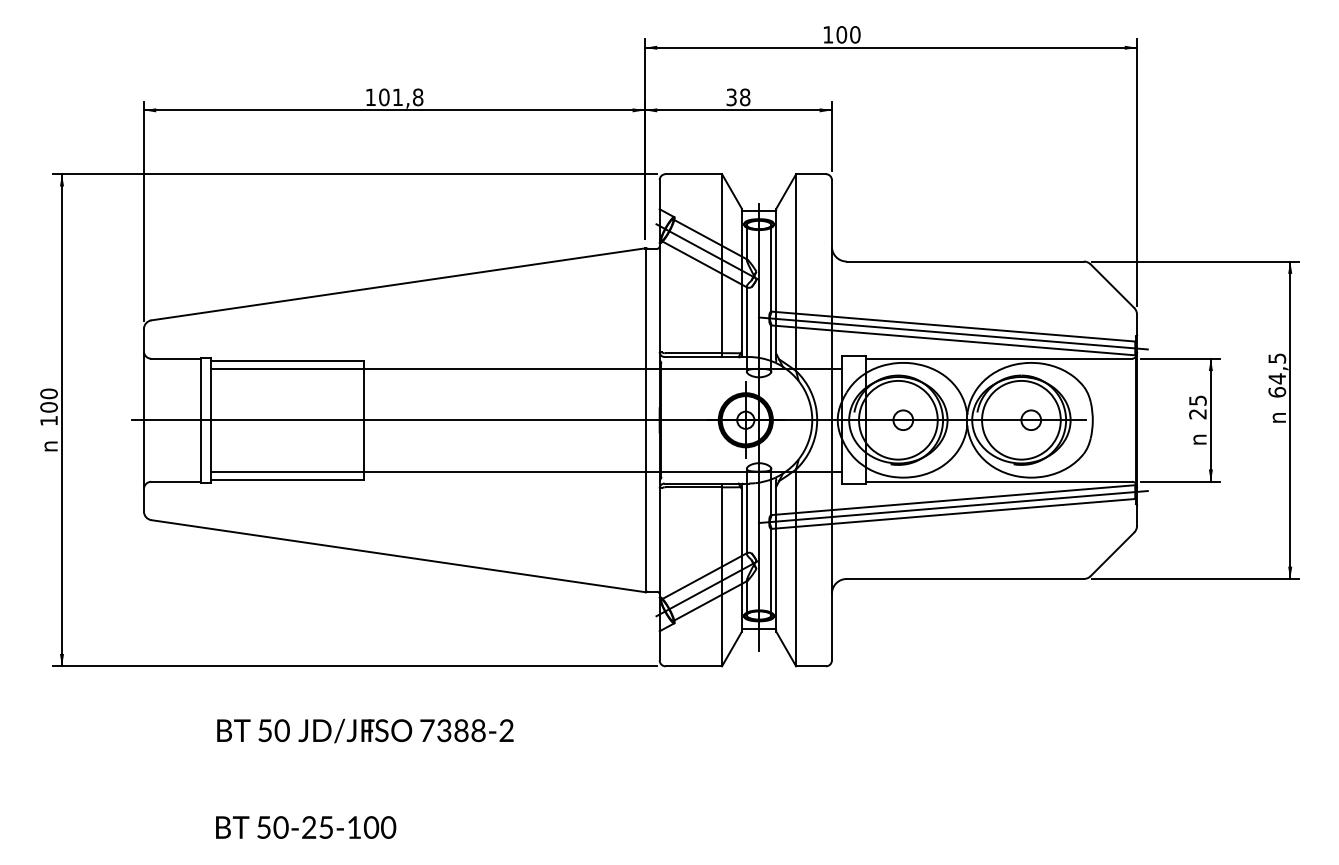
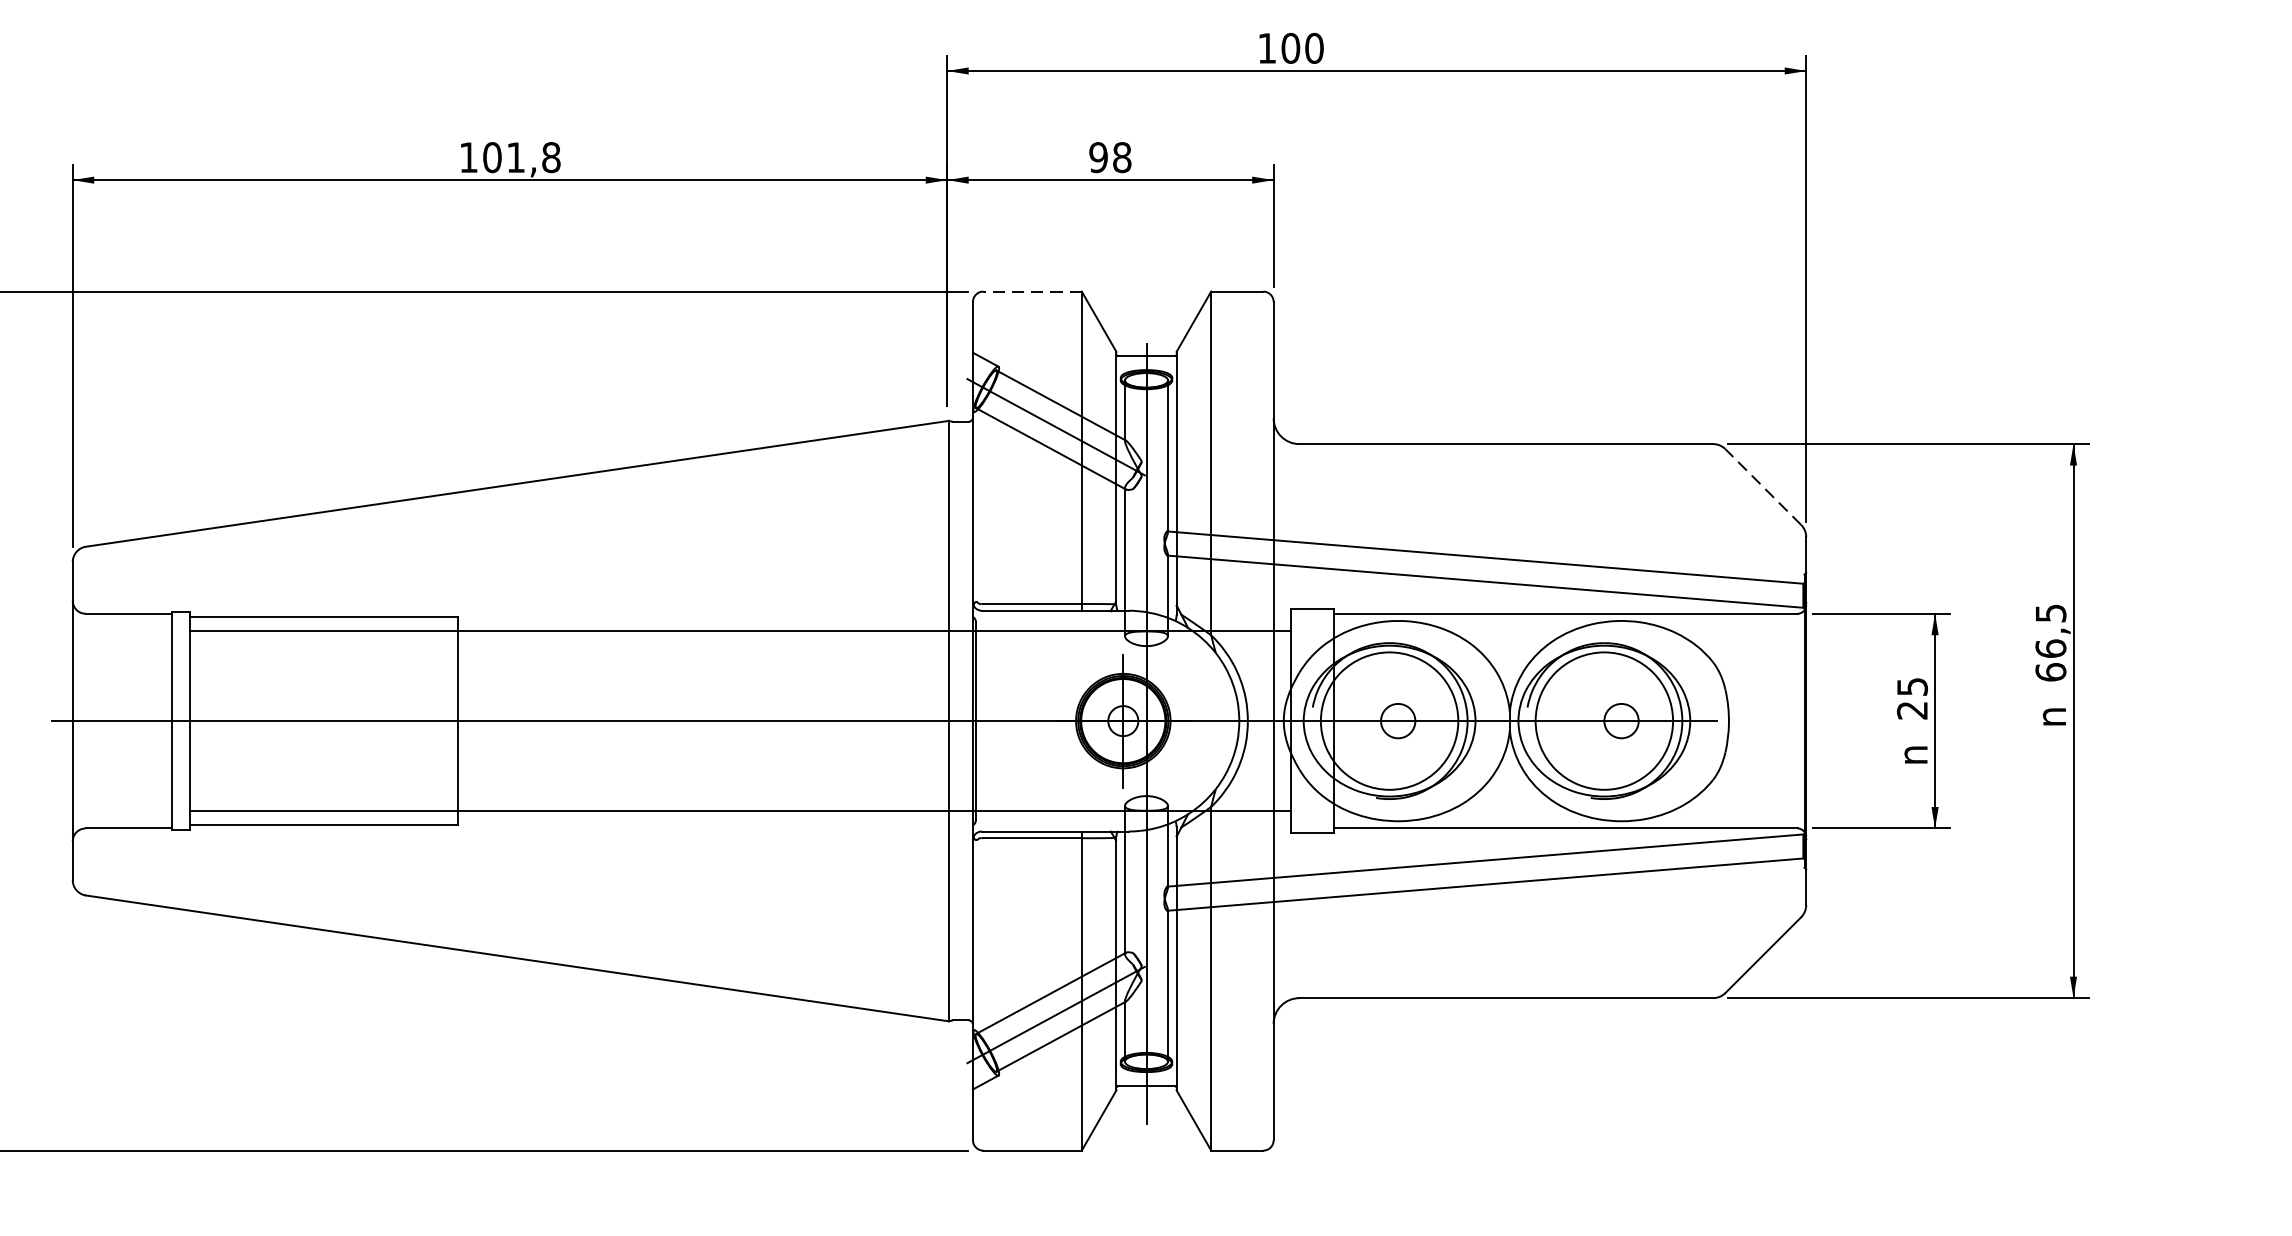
text: (731, 97) -> (1098, 157), 38 -> 98
line: (693, 174) -> (1032, 292), solid -> dashed
line: (1112, 286) -> (1763, 487), solid -> dashed
line: (952, 333) -> (1484, 569), removed
text: (1277, 378) -> (2051, 648), 64,5 -> 66,5
line: (952, 507) -> (1484, 873), removed

